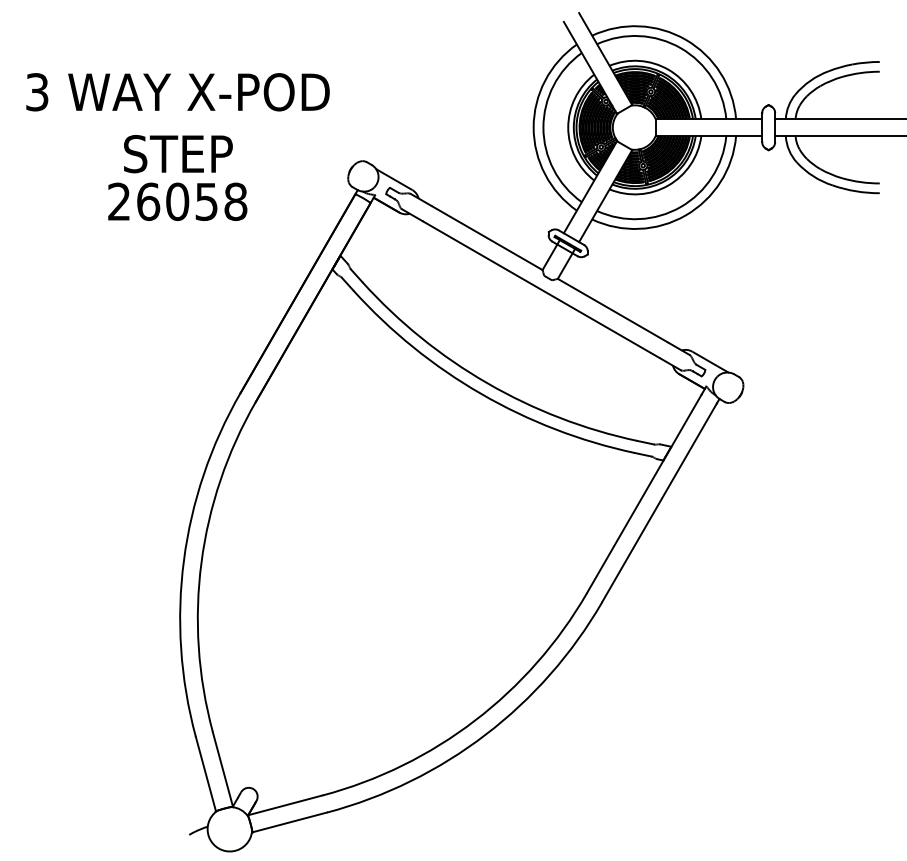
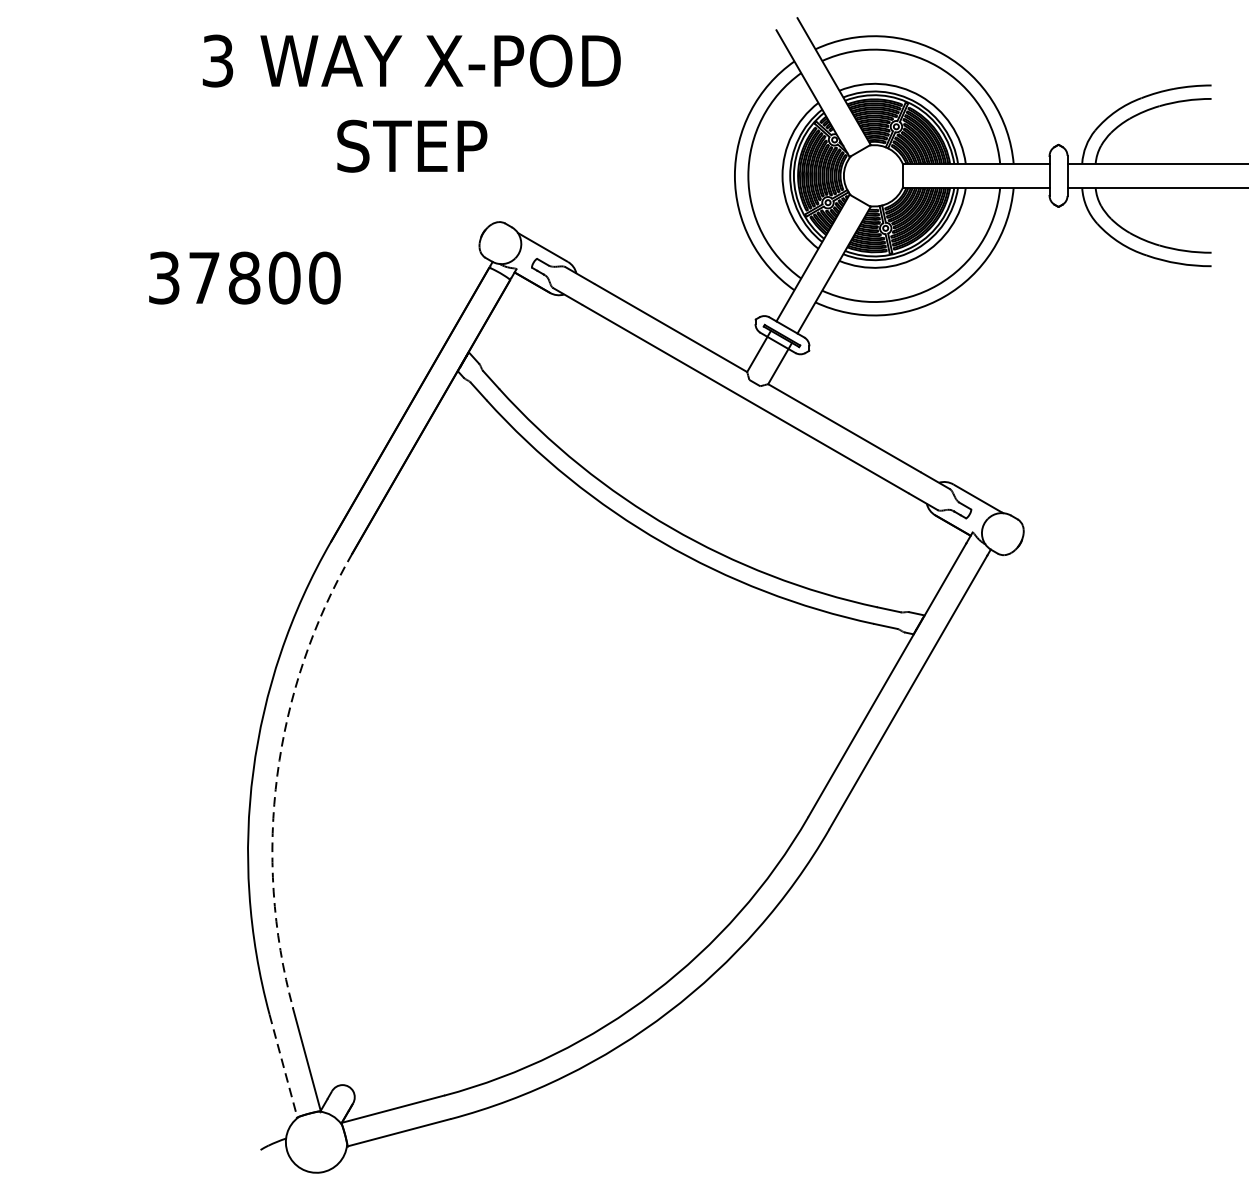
text: (177, 123) -> (411, 104), moved
text: (177, 201) -> (244, 277), 26058 -> 37800
arc: (201, 562) -> (277, 774), solid -> dashed
line: (205, 774) -> (282, 1066), solid -> dashed

